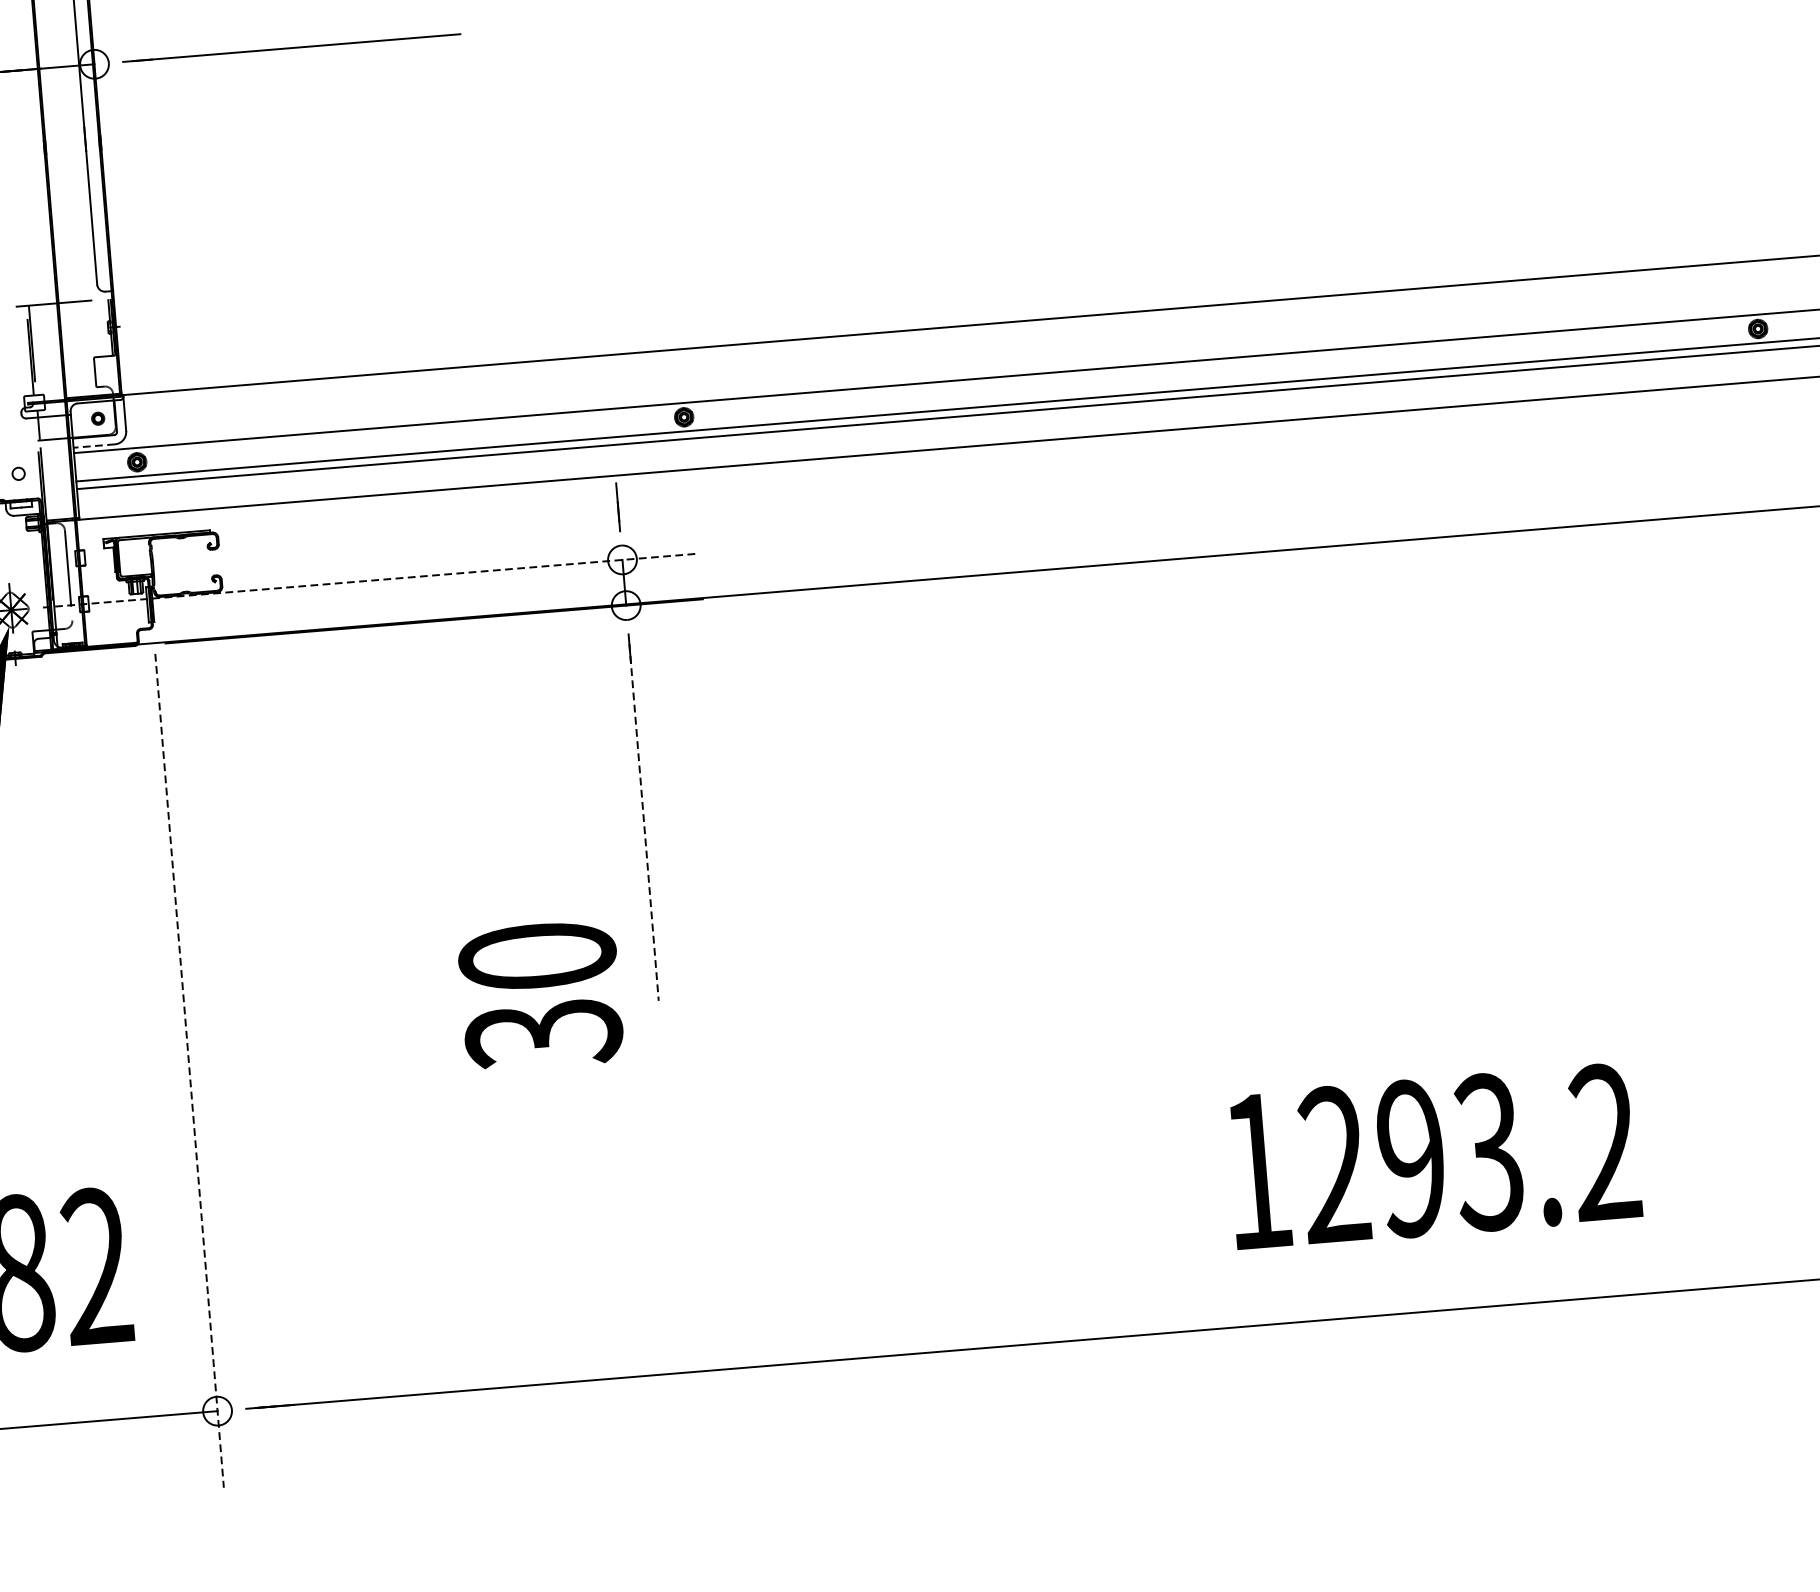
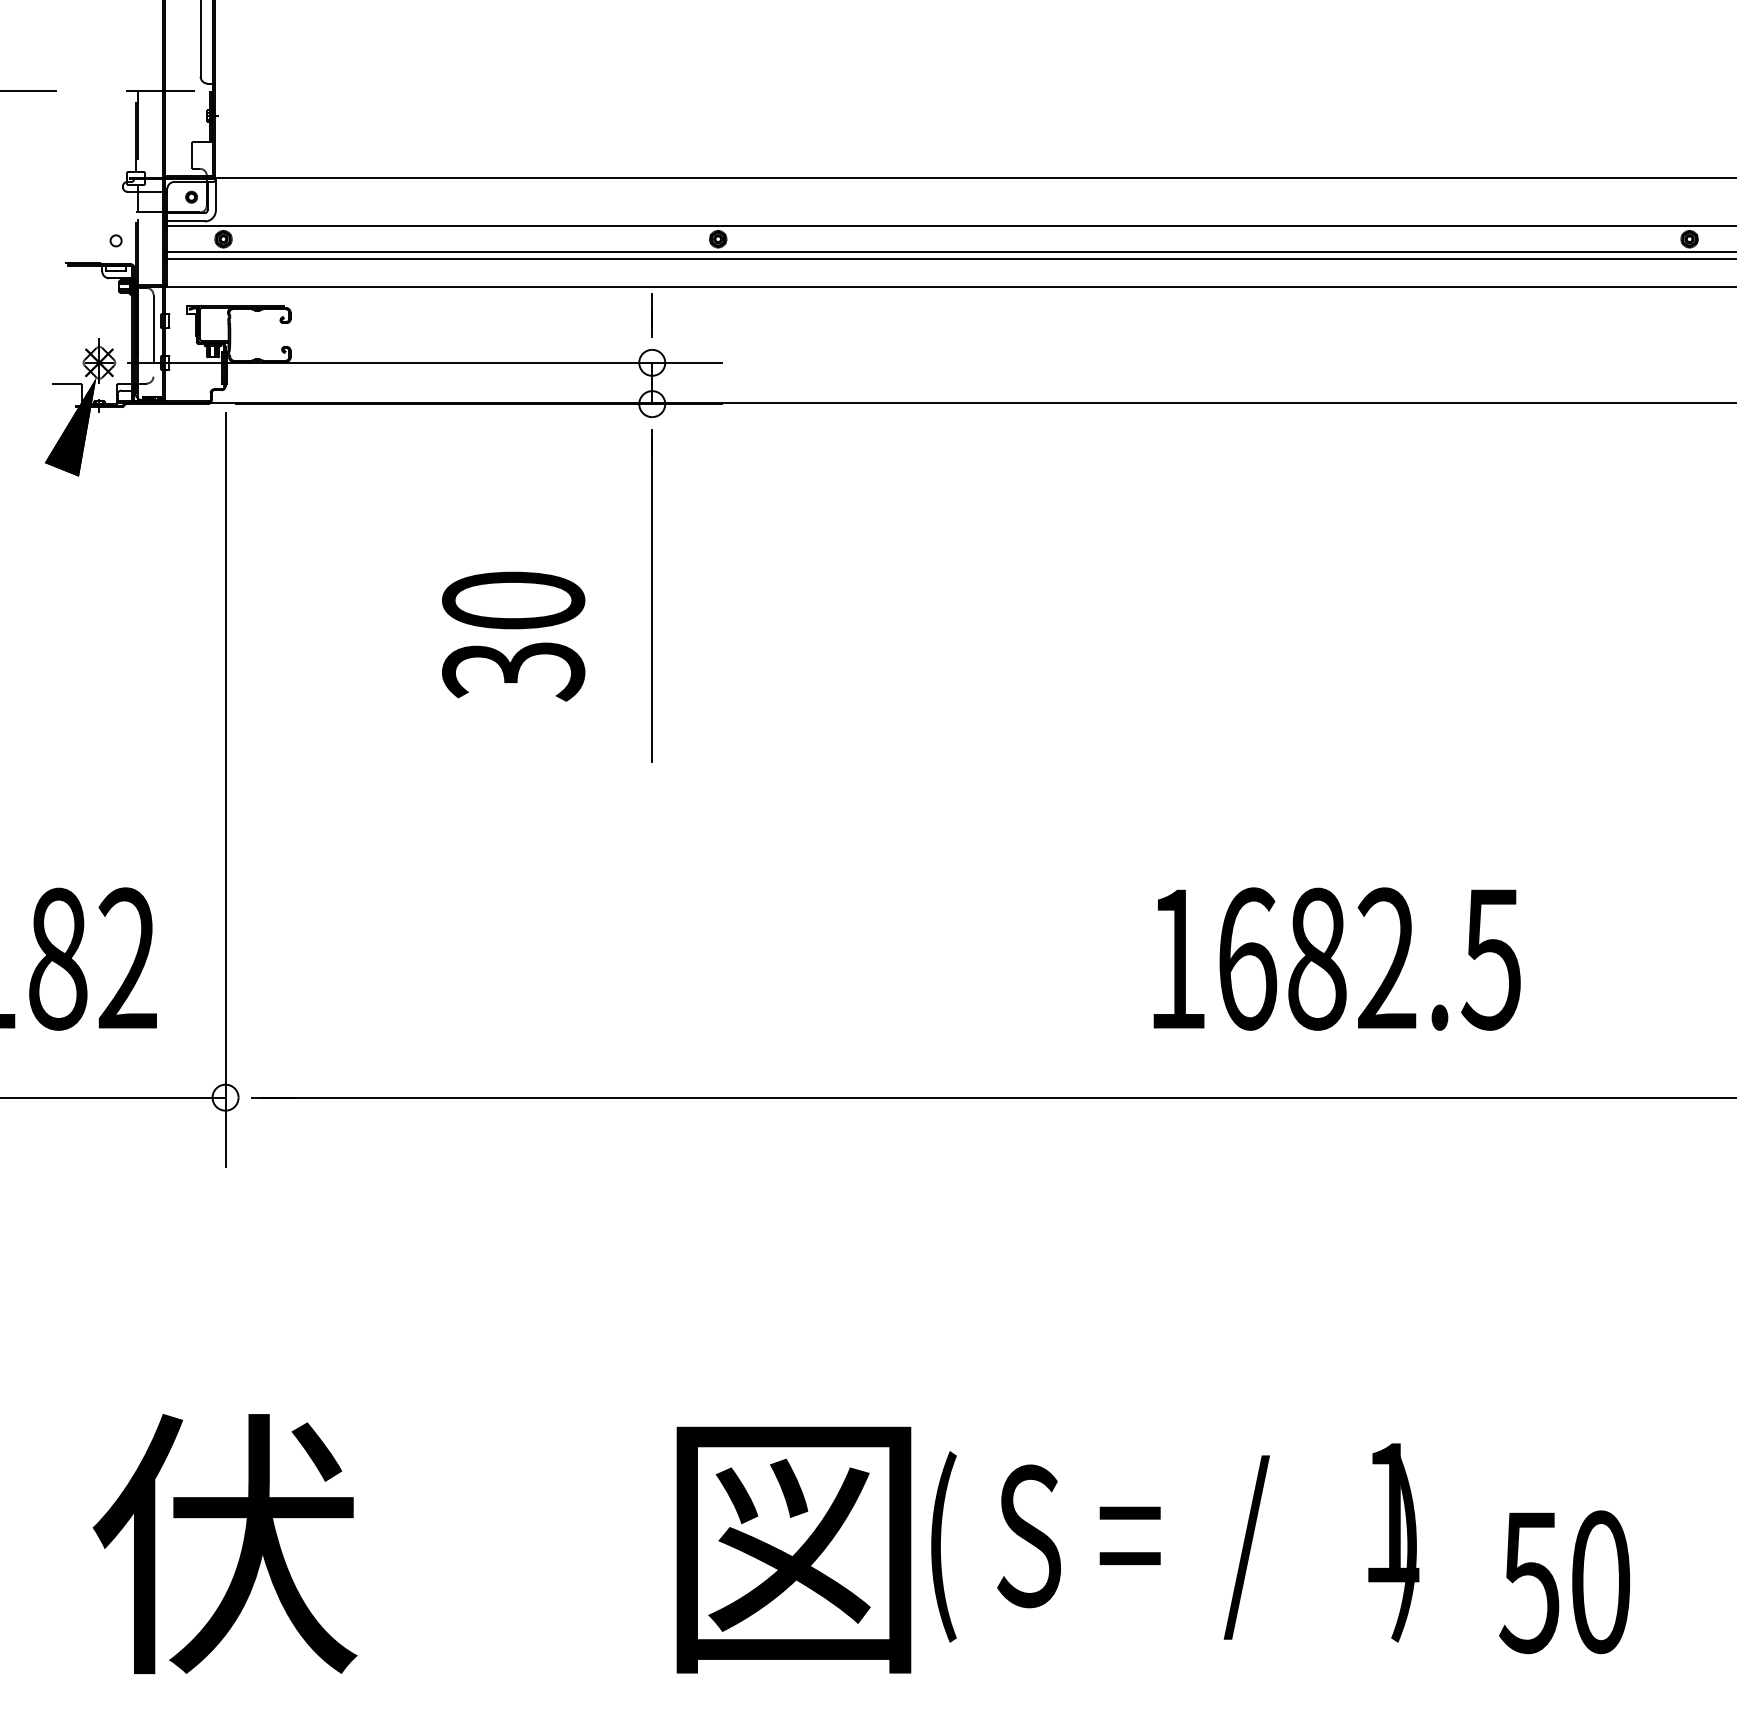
line: (94, 446) -> (186, 221), dashed -> solid
line: (370, 580) -> (424, 362), dashed -> solid
line: (644, 822) -> (652, 600), dashed -> solid
text: (540, 995) -> (513, 636), moved
line: (189, 1071) -> (225, 790), dashed -> solid
text: (1469, 1153) -> (1369, 958), 1293.2 -> 1682.5

